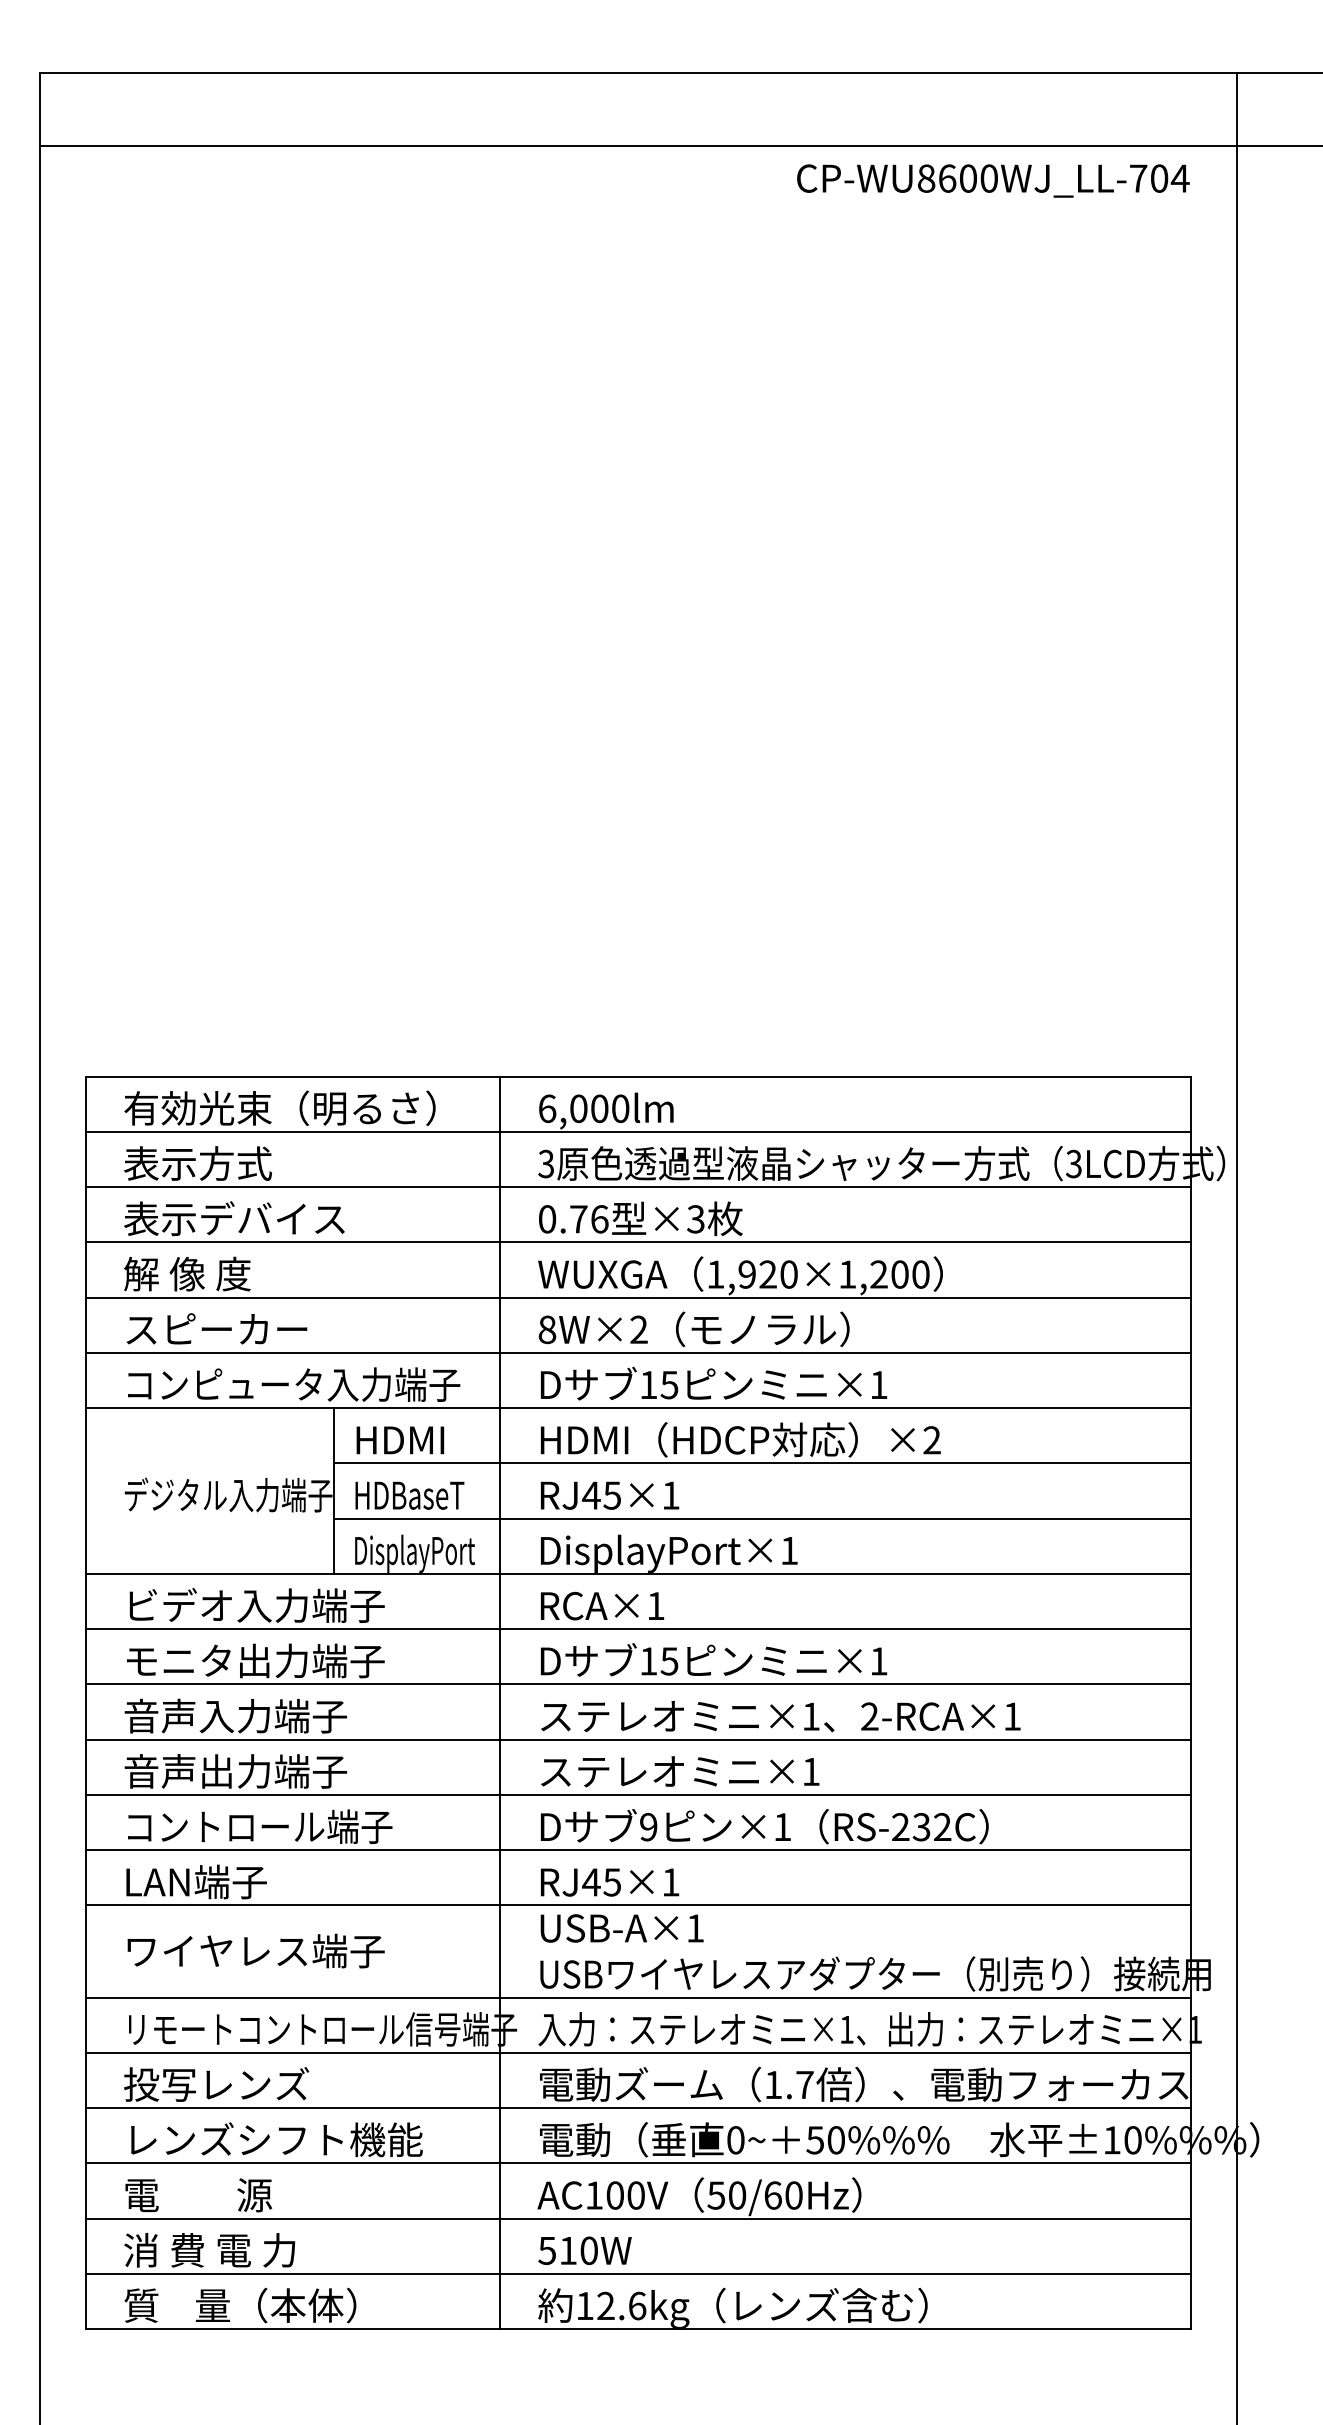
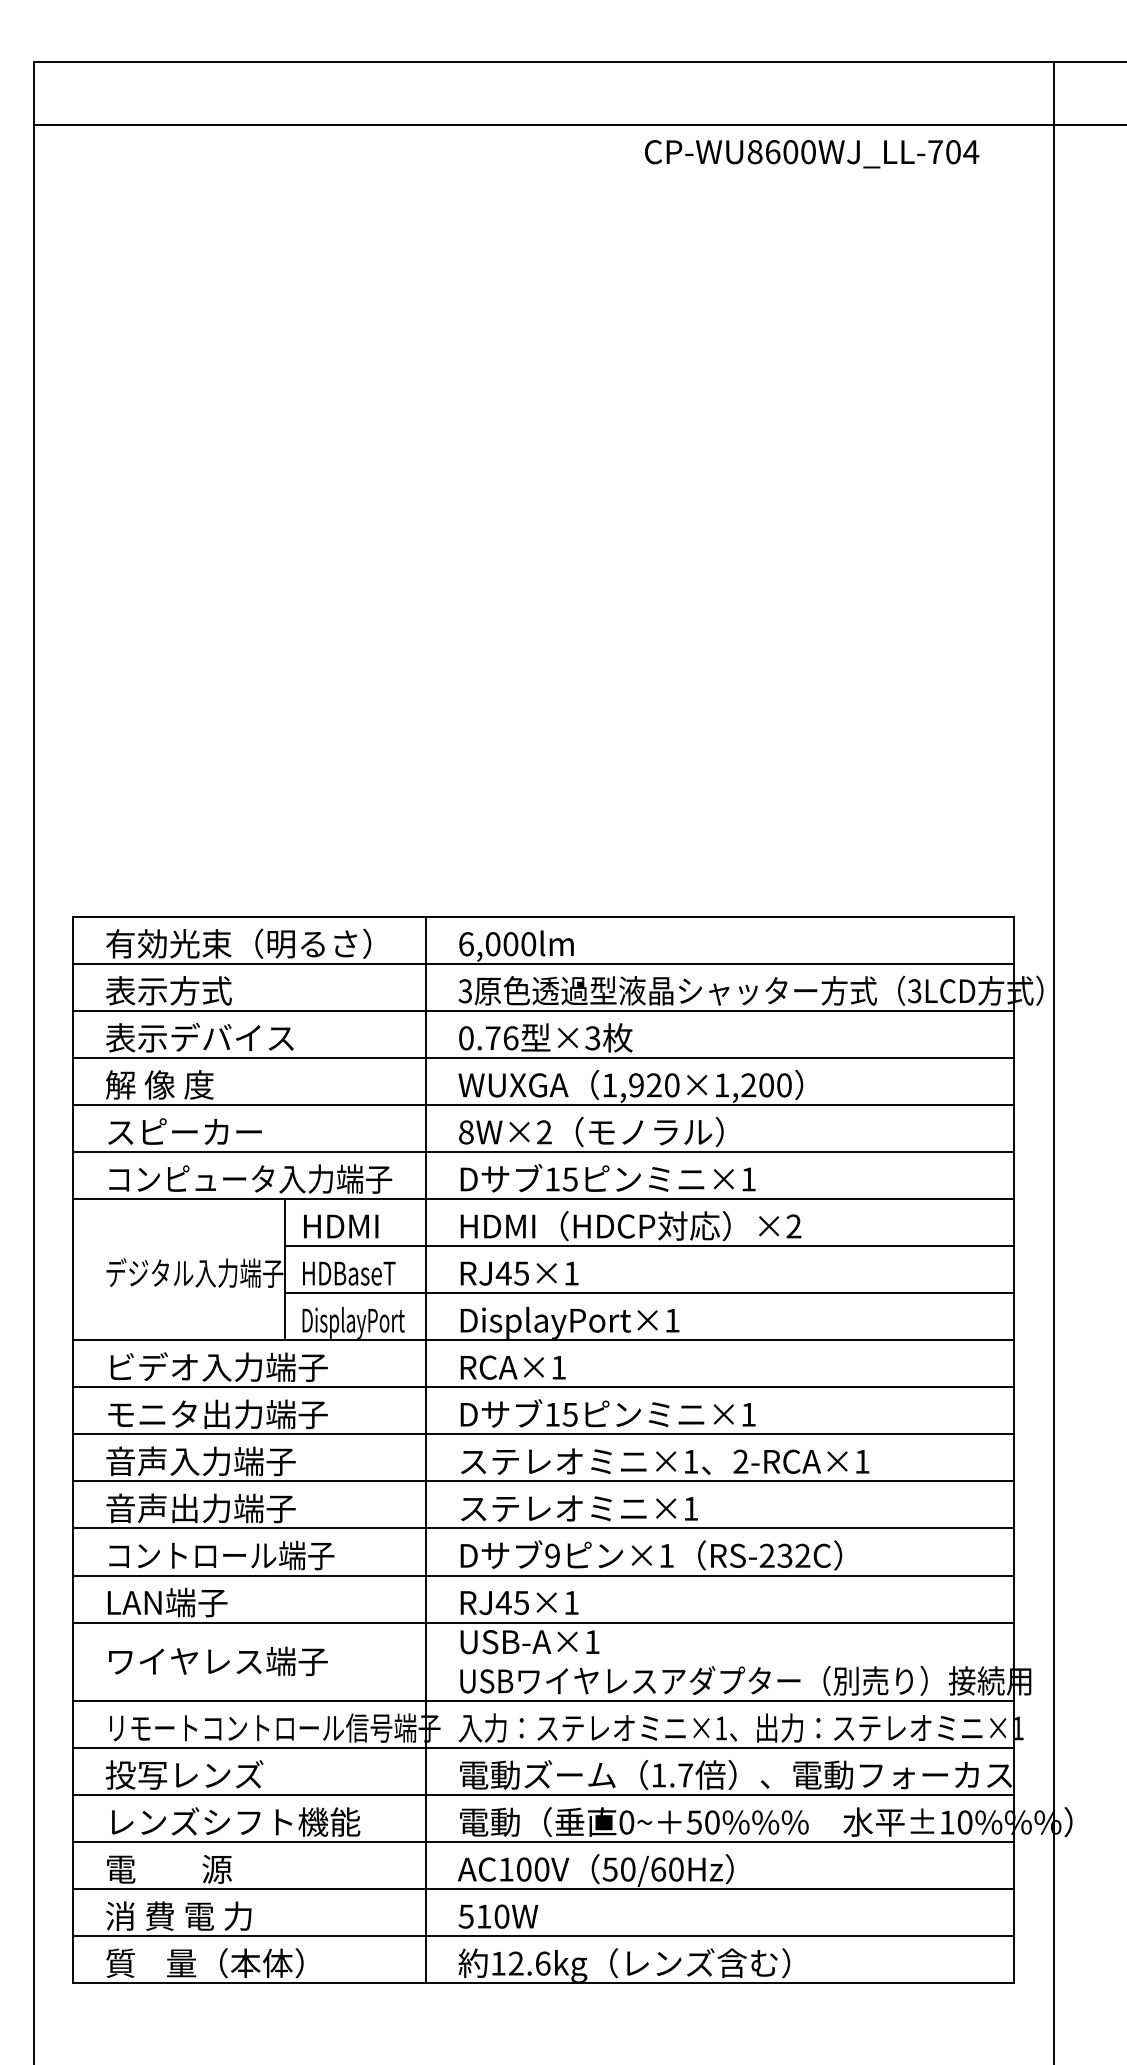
text: (993, 180) -> (812, 153), moved

